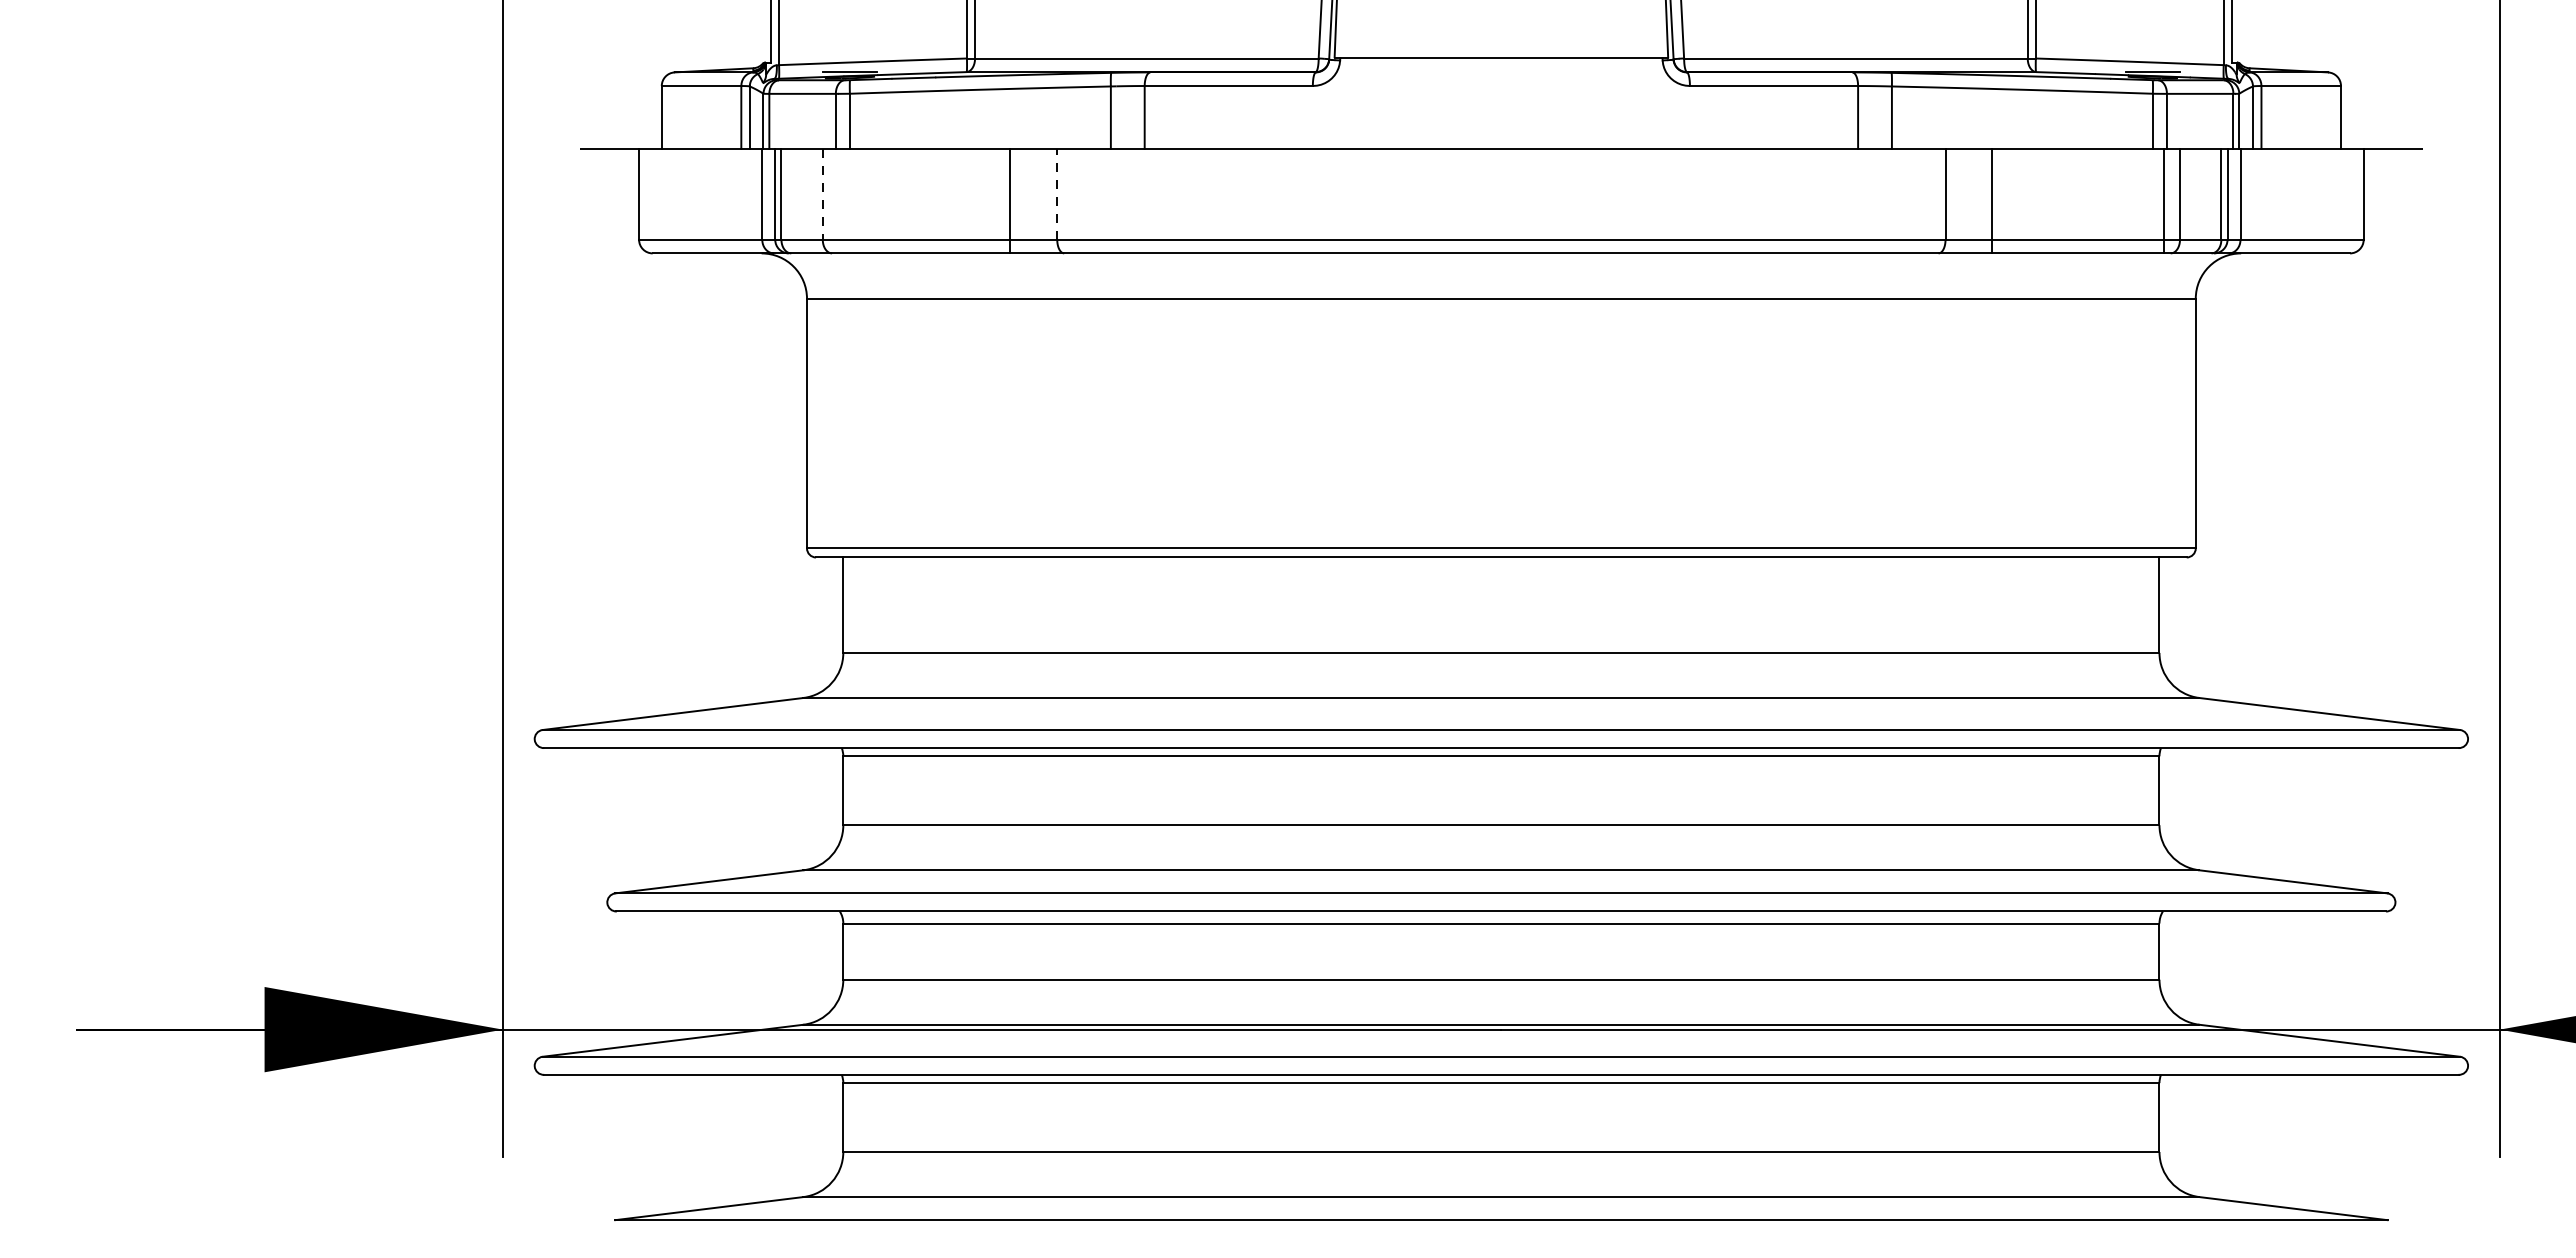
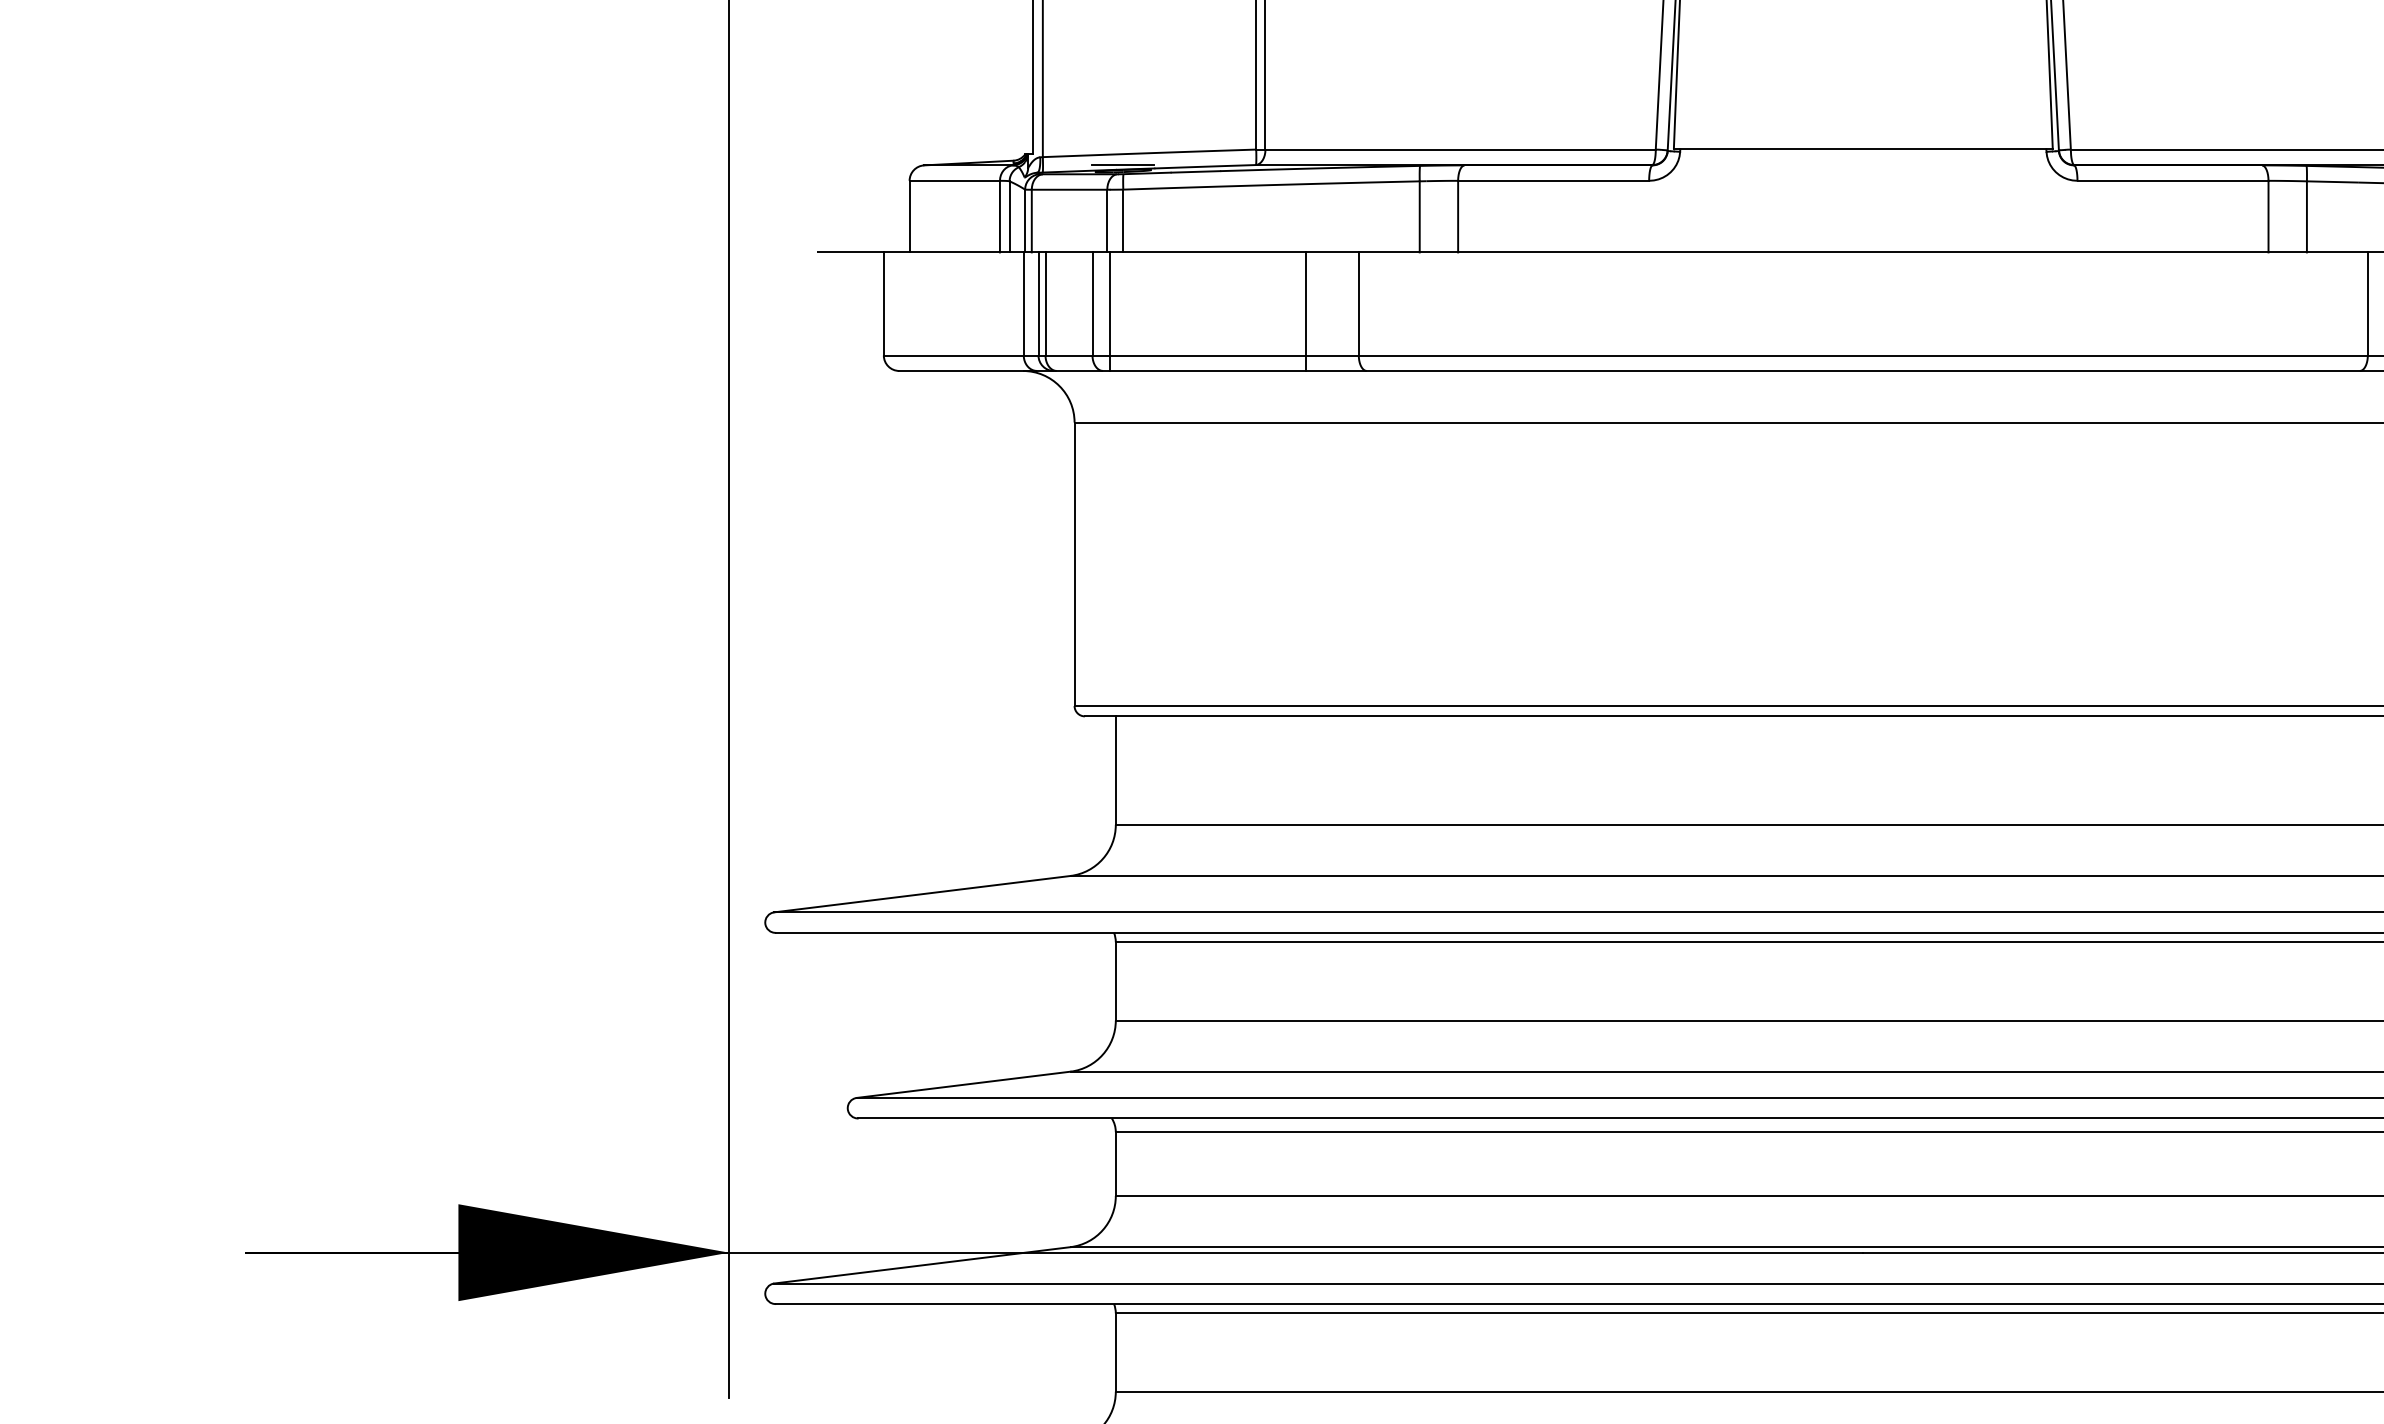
line: (1057, 193) -> (1359, 302), dashed -> solid
line: (822, 194) -> (1092, 304), dashed -> solid
line: (838, 201) -> (1110, 312), added

